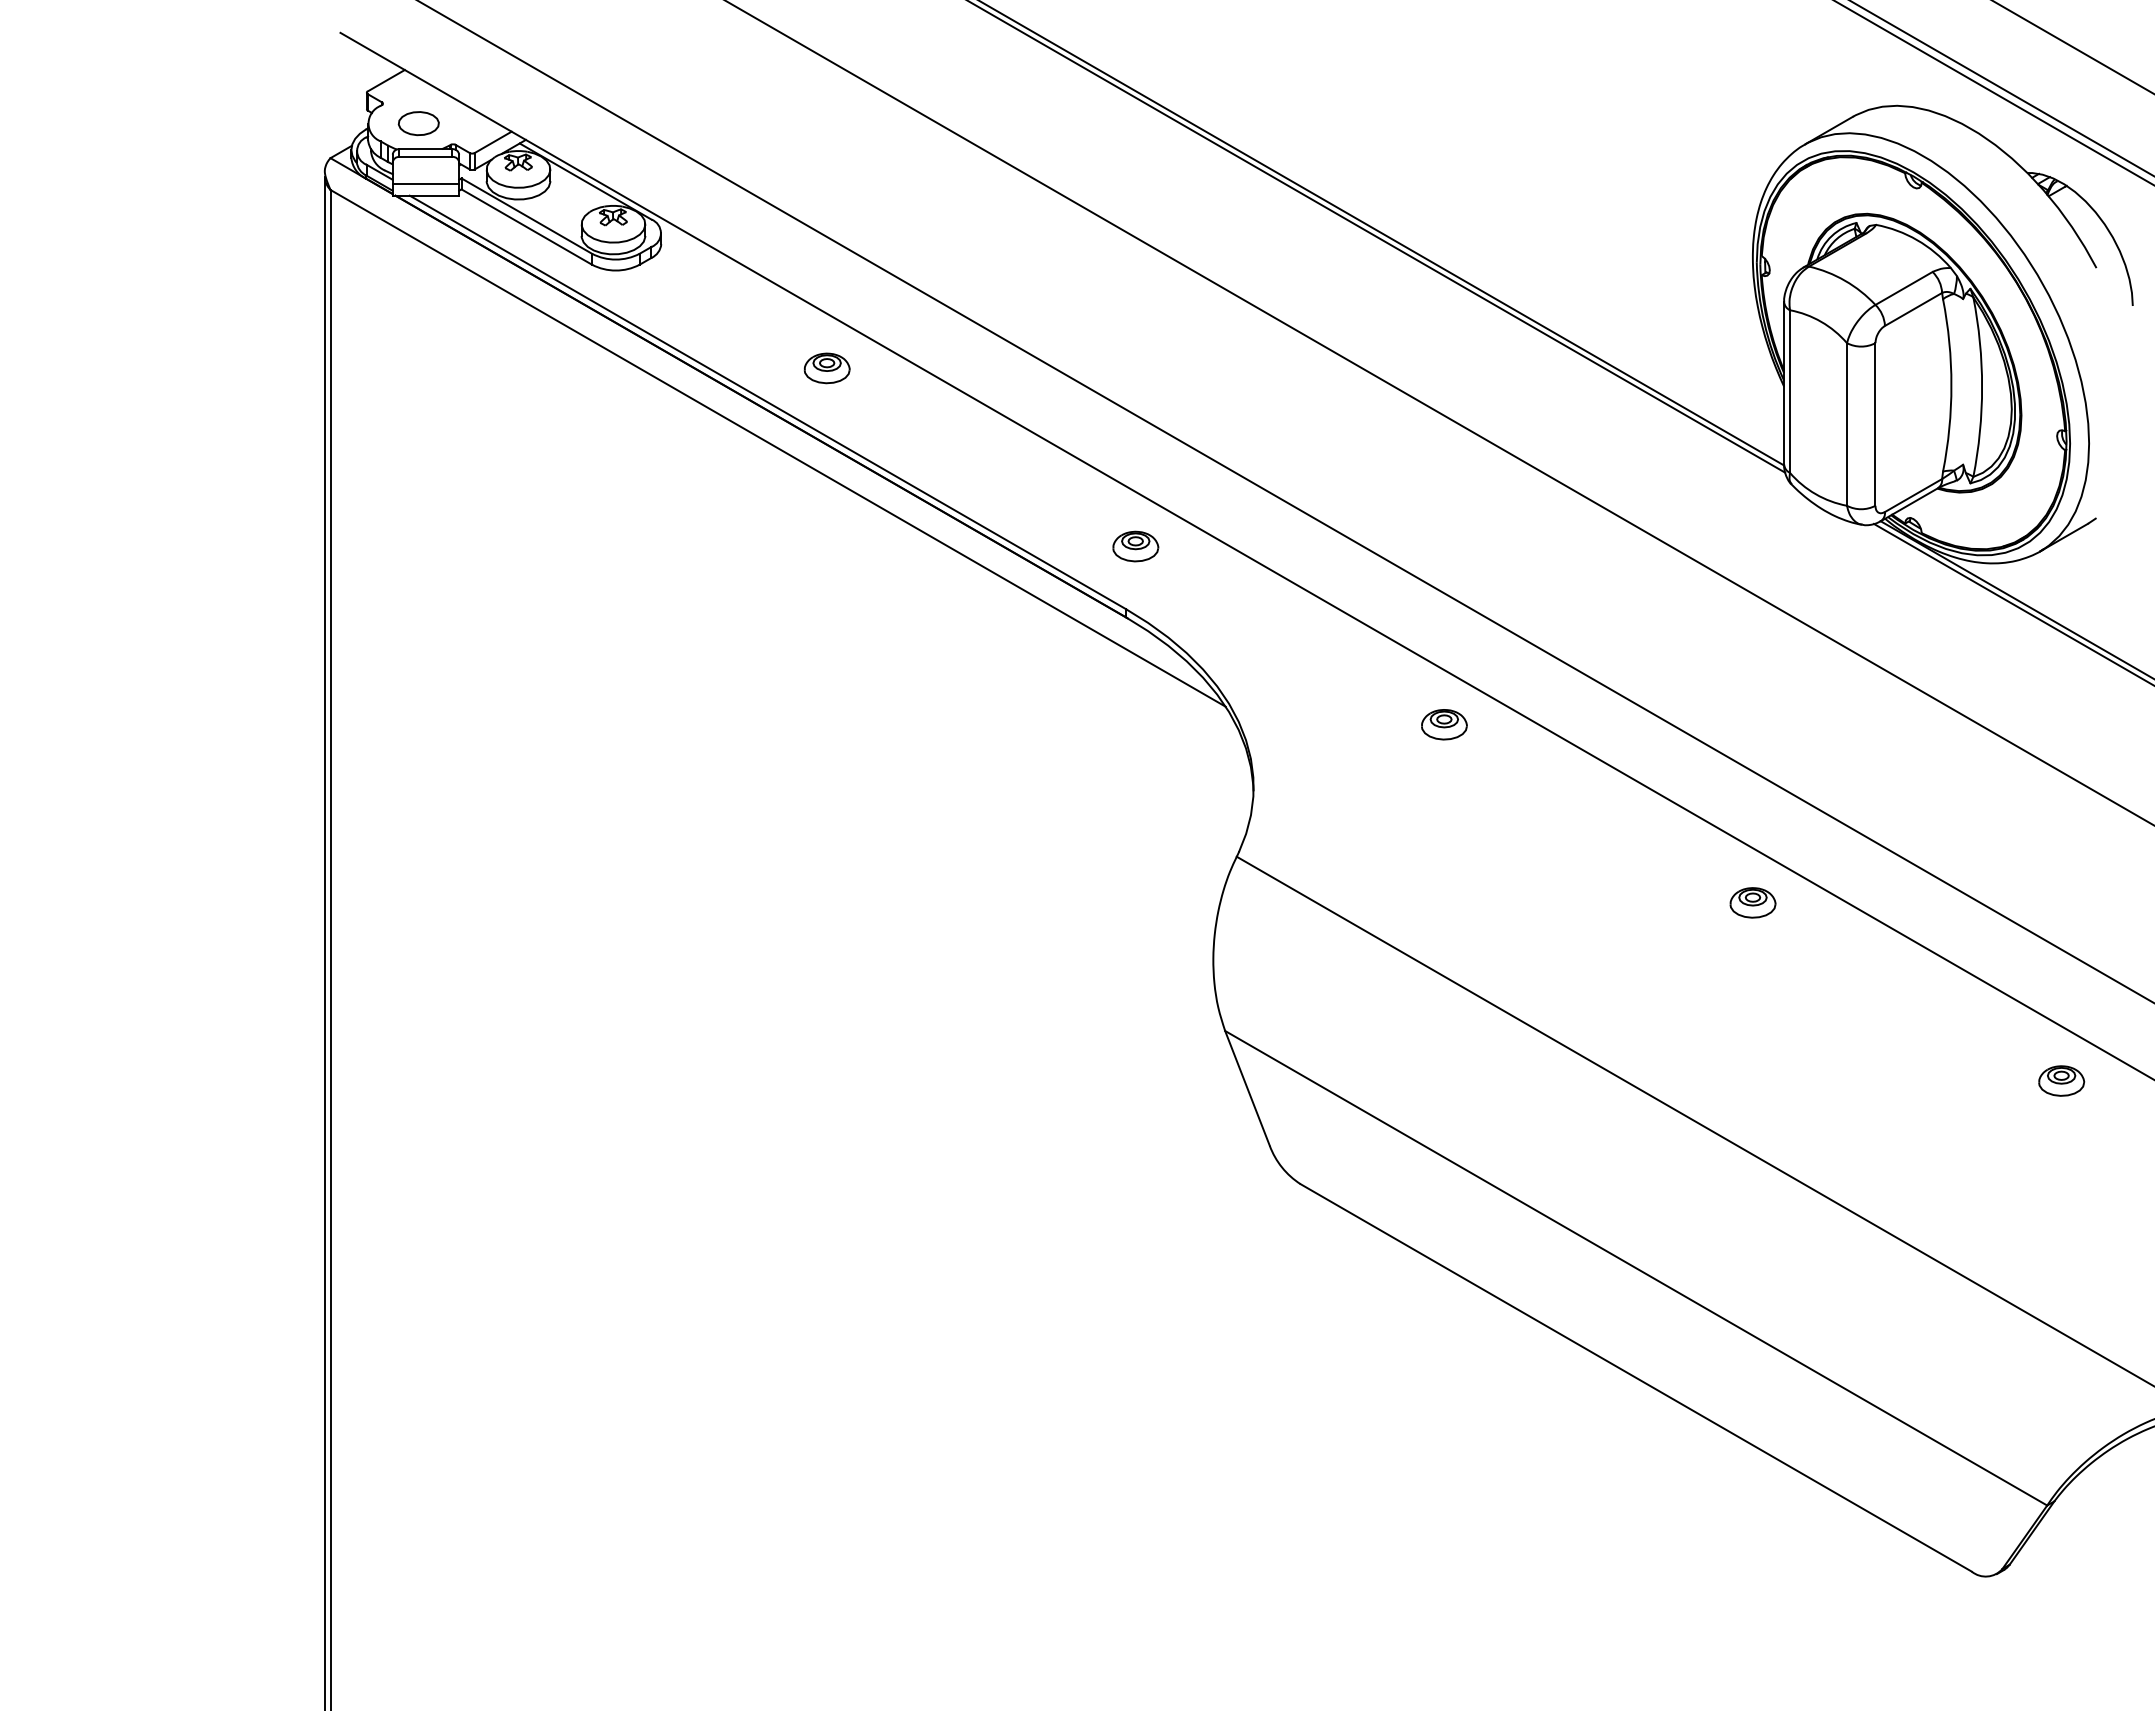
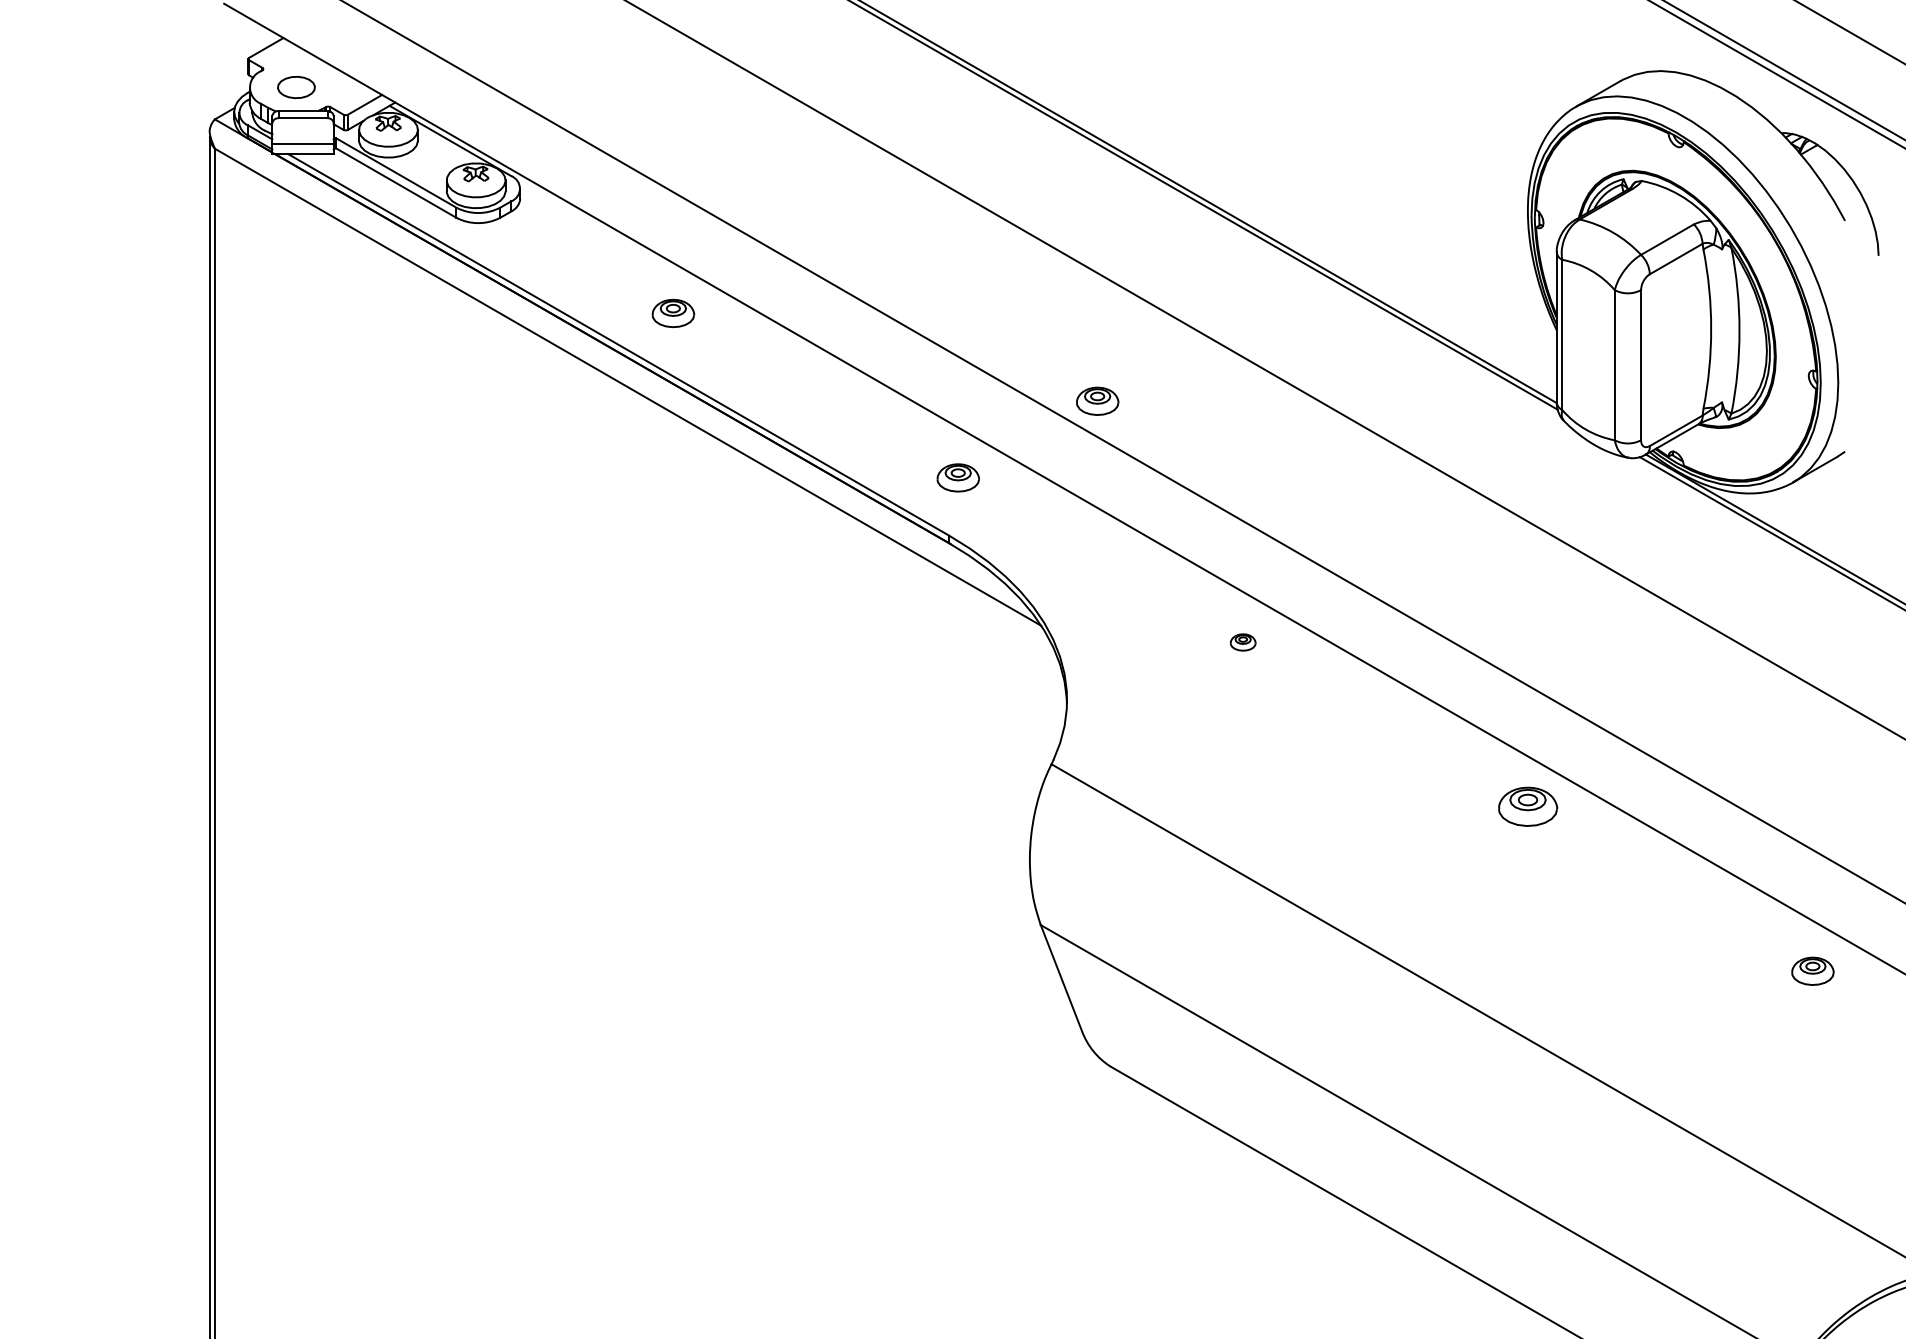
part: (1286, 463) -> (1097, 401), added
part: (1444, 724) -> (1243, 642), size x0.6
part: (1752, 902) -> (1527, 806), size x1.4

